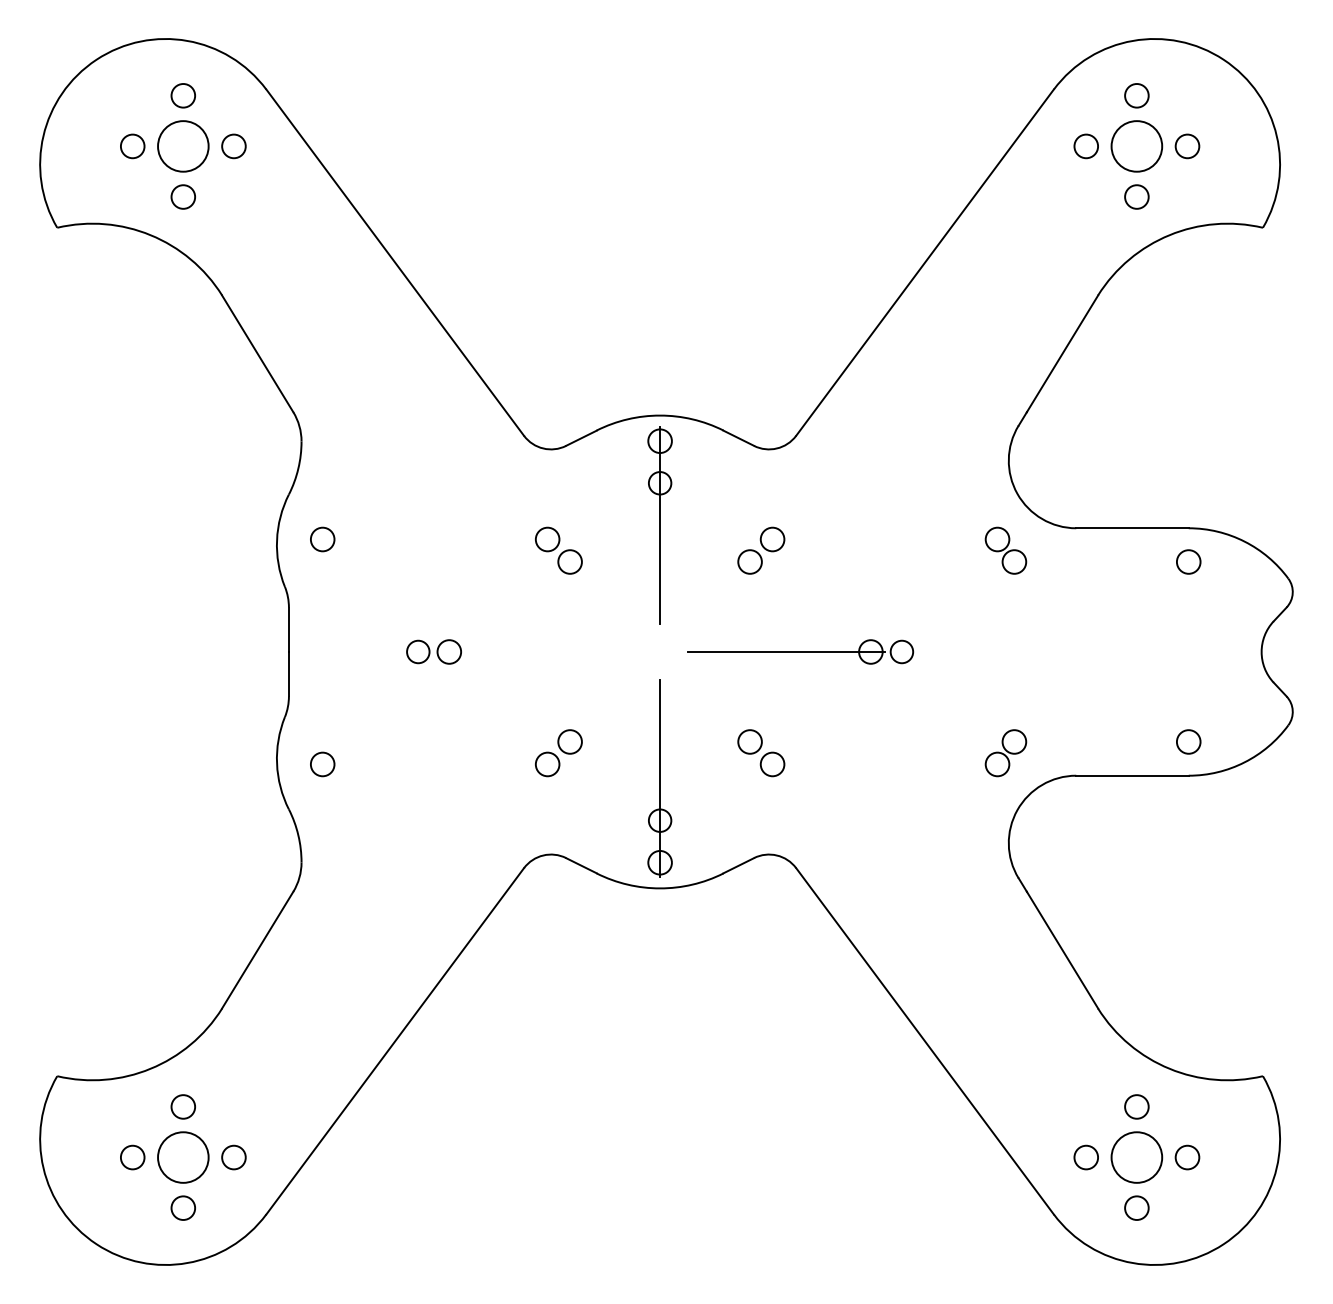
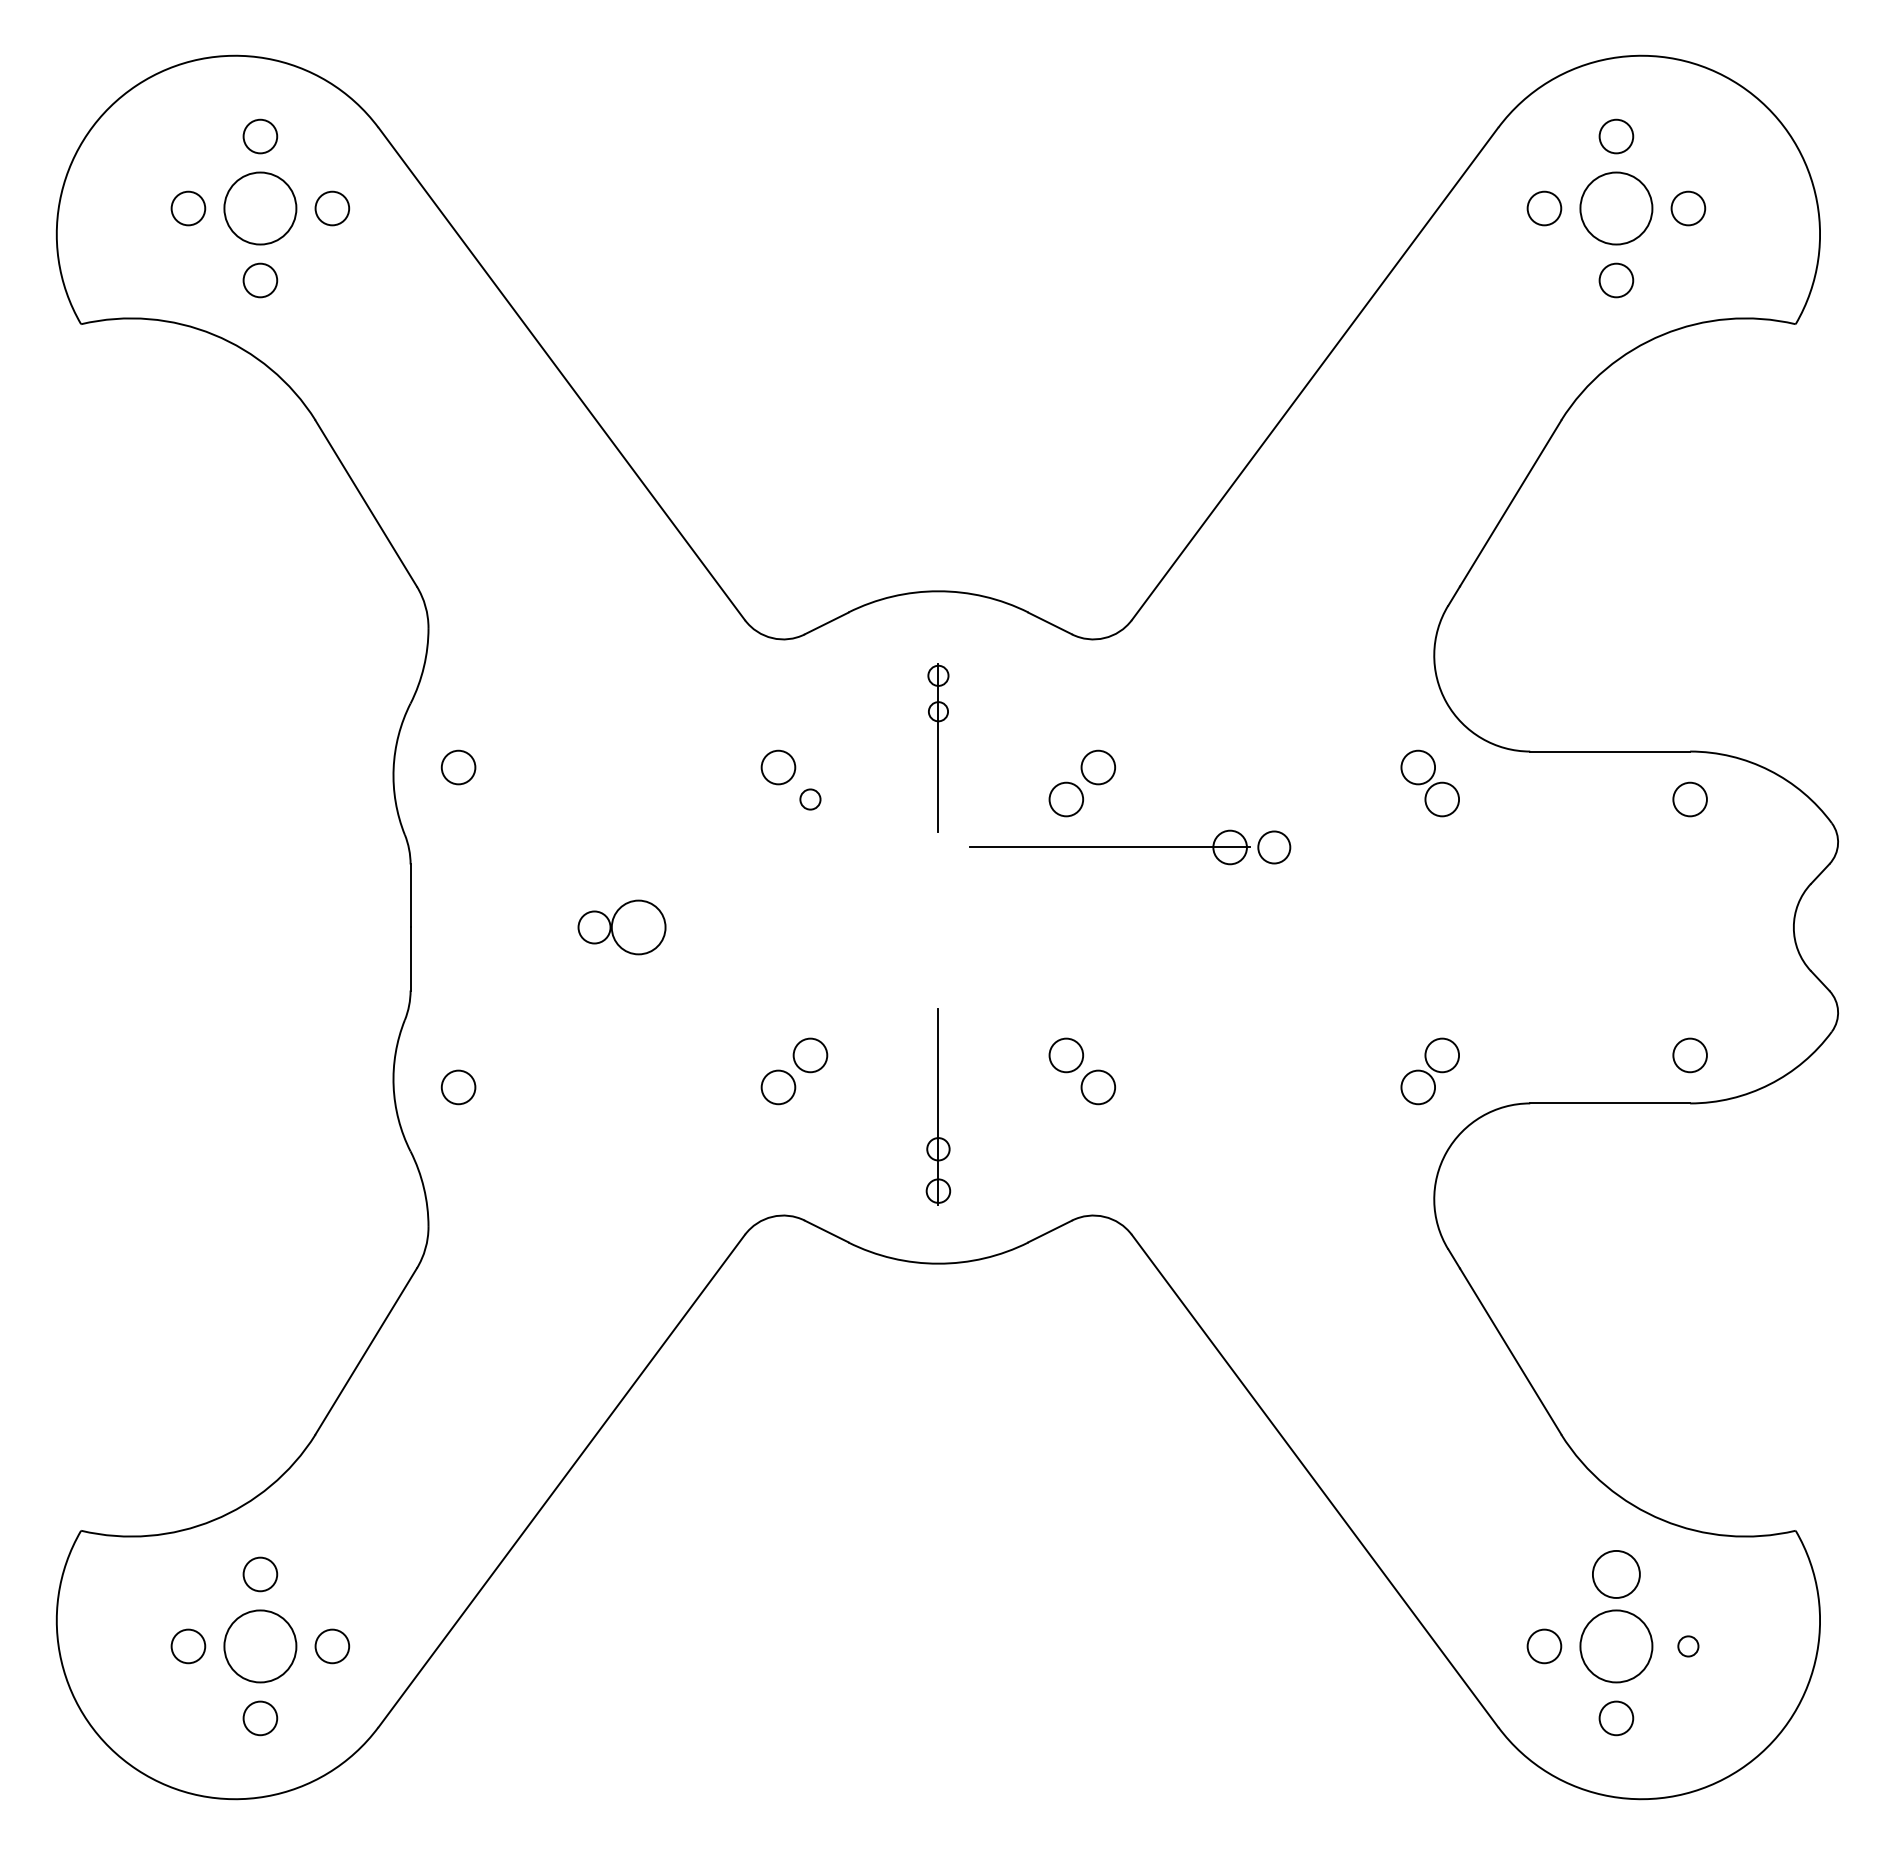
part: (660, 525) -> (938, 747), size x0.6
circle: (570, 561) -> (810, 799), size x0.6
circle: (449, 652) -> (638, 927), size x1.6
part: (800, 652) -> (1130, 847), moved
part: (660, 777) -> (938, 1106), size x0.7
circle: (1136, 1106) -> (1616, 1574), size x1.4
circle: (1187, 1157) -> (1688, 1646), size x0.6

